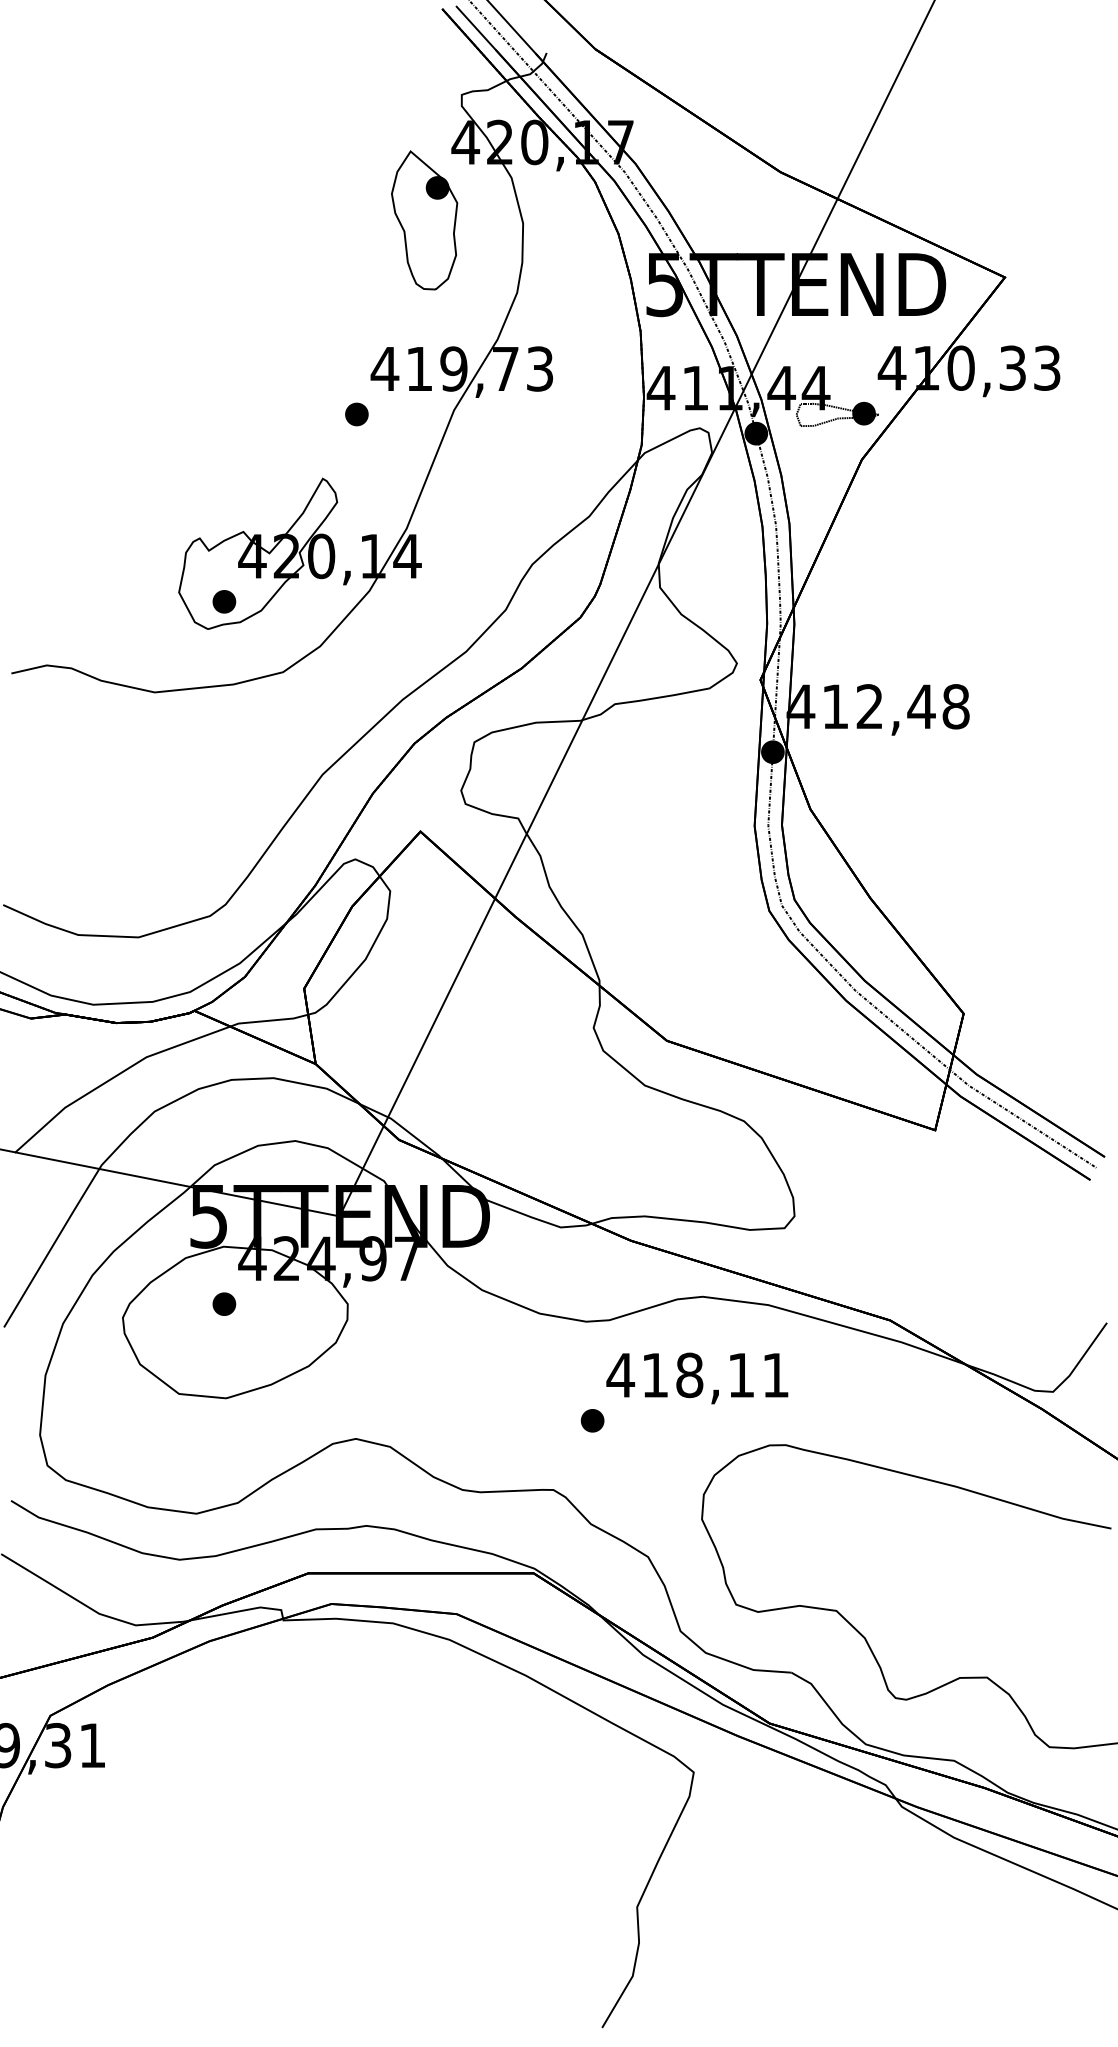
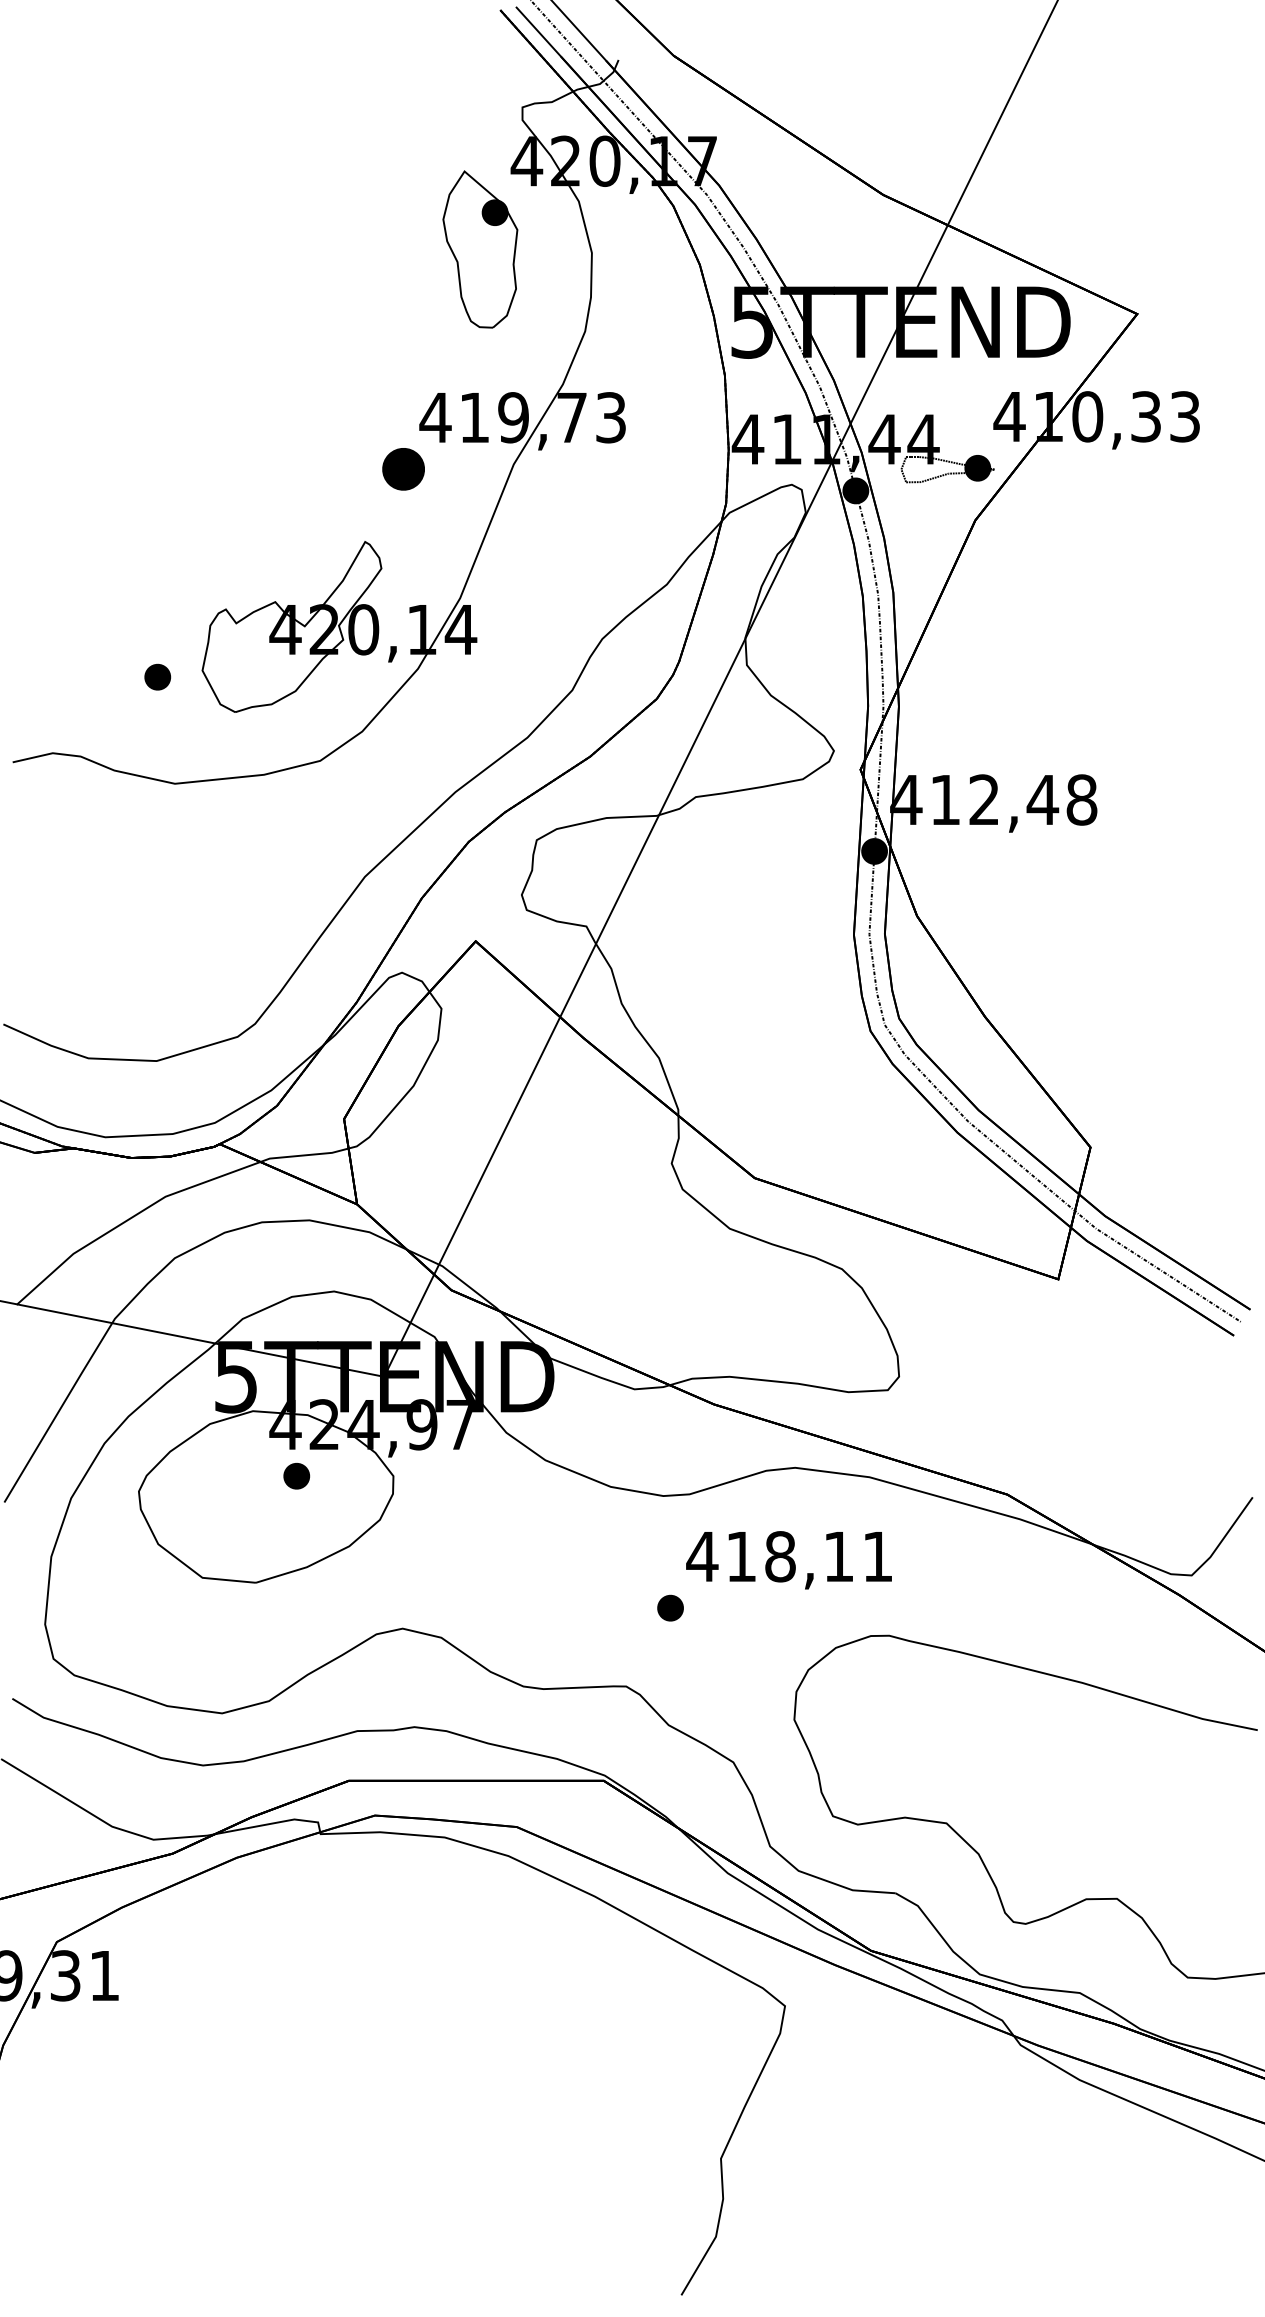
part: (356, 413) -> (403, 468), size x1.6
part: (224, 601) -> (157, 676), moved
part: (224, 1304) -> (296, 1476), moved

